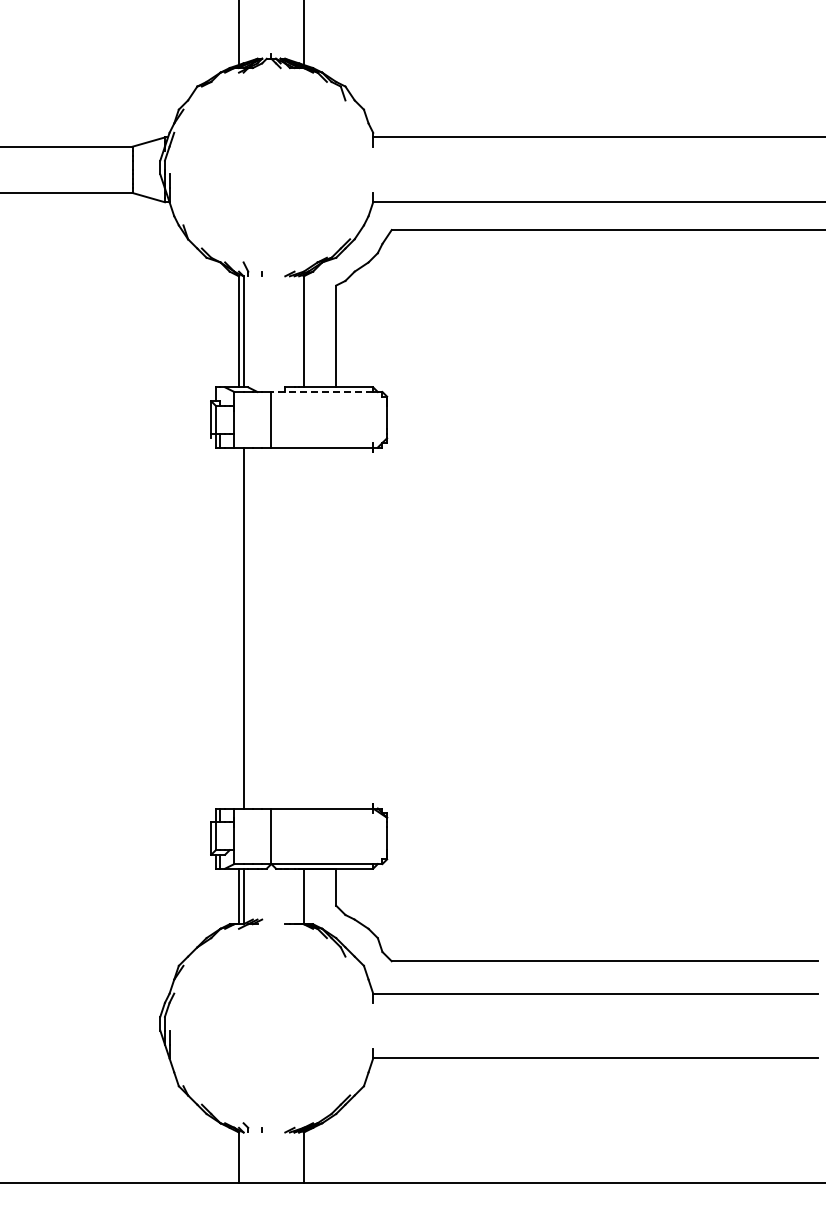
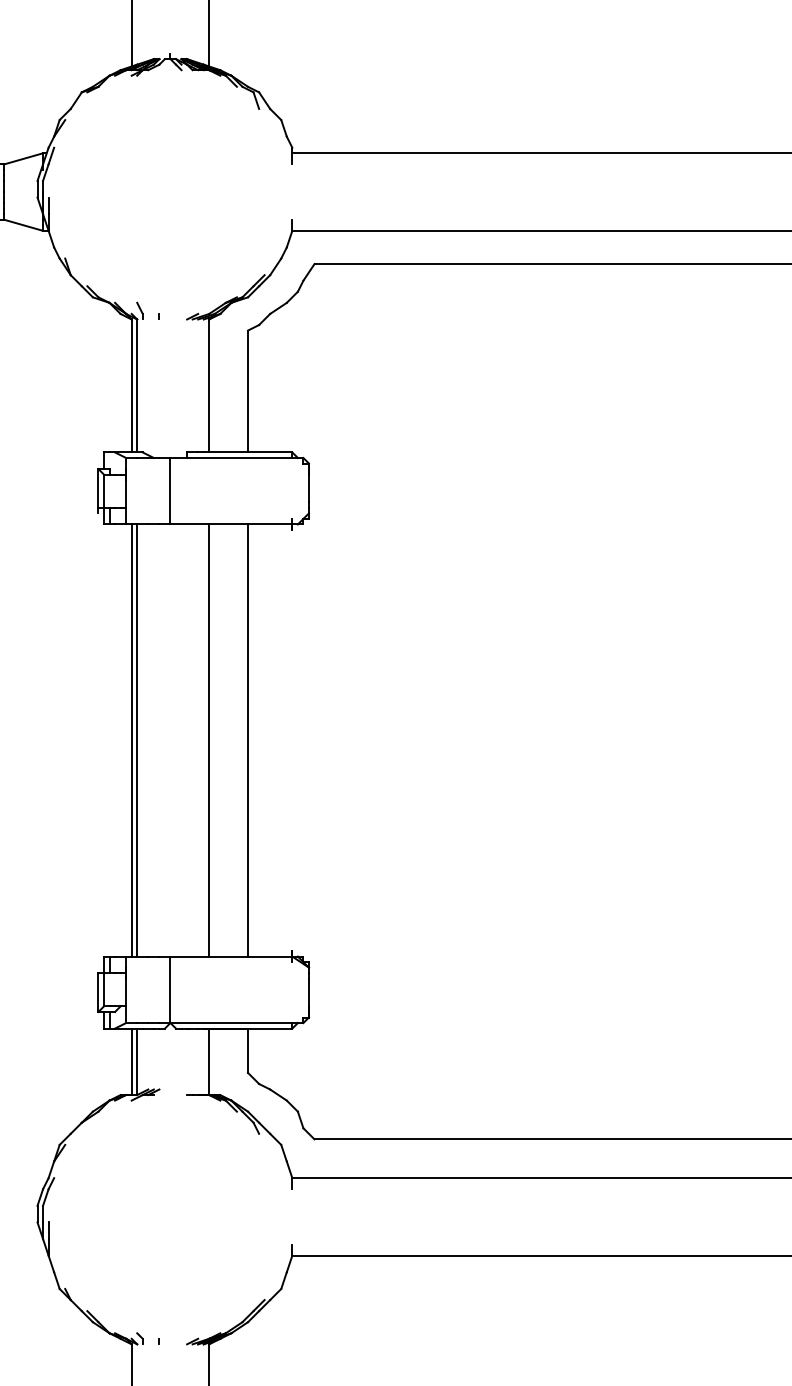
line: (322, 392) -> (231, 458), dashed -> solid
line: (239, 627) -> (132, 739), added
line: (303, 627) -> (208, 739), added
line: (336, 627) -> (248, 739), added

